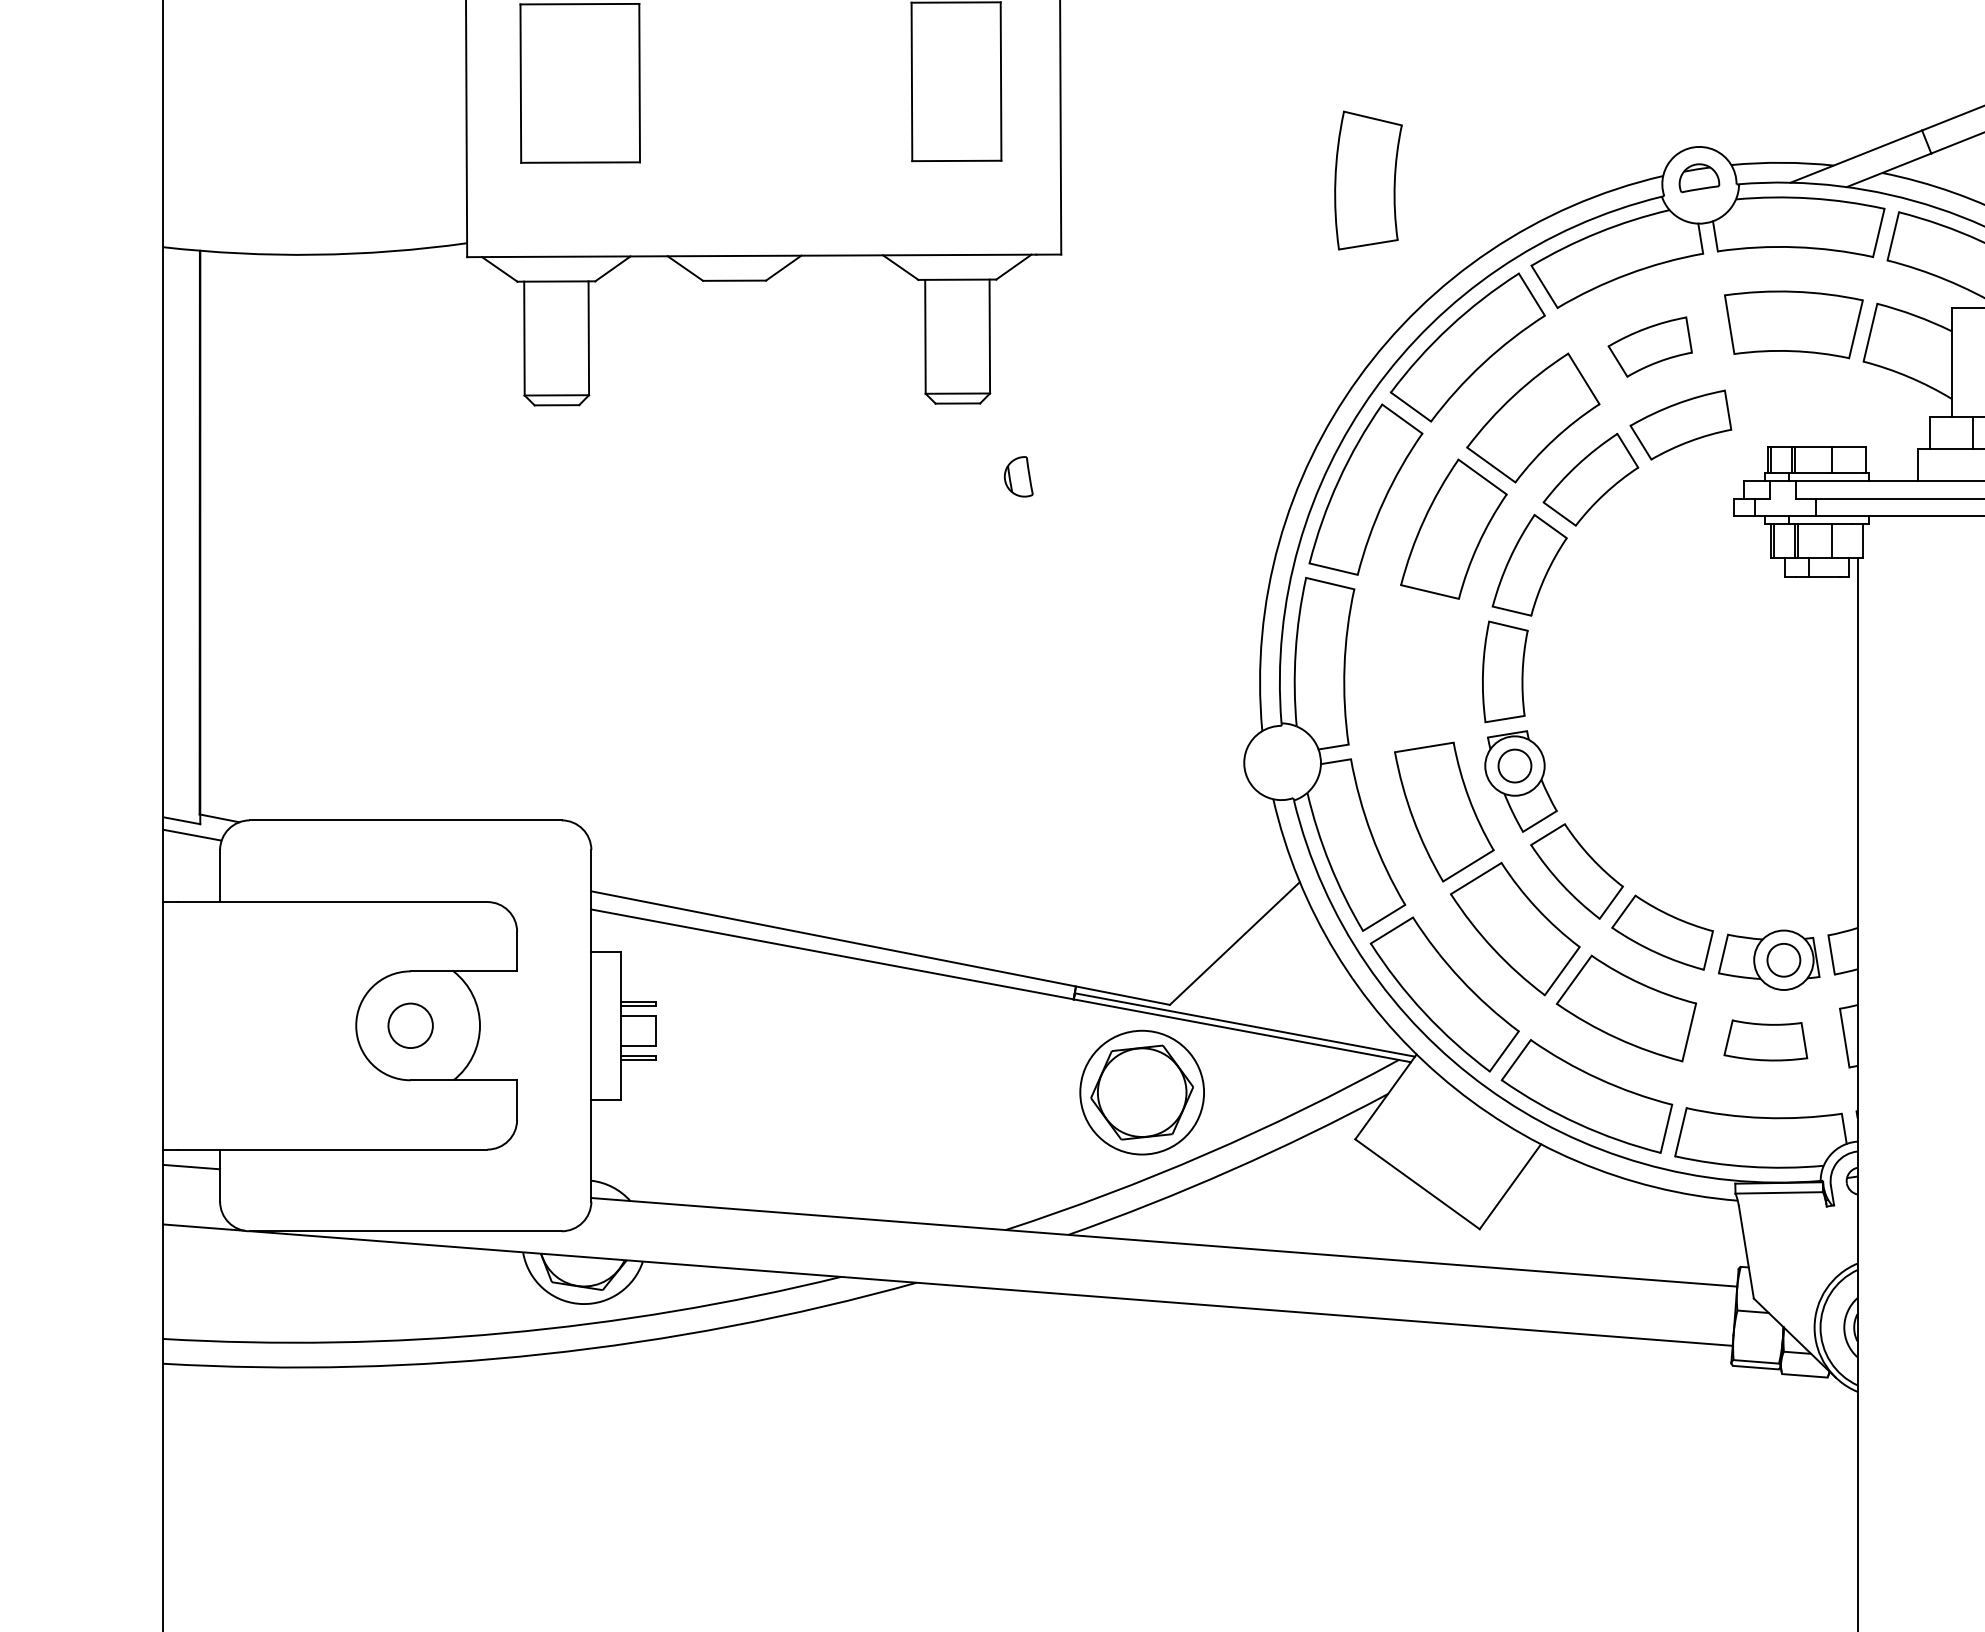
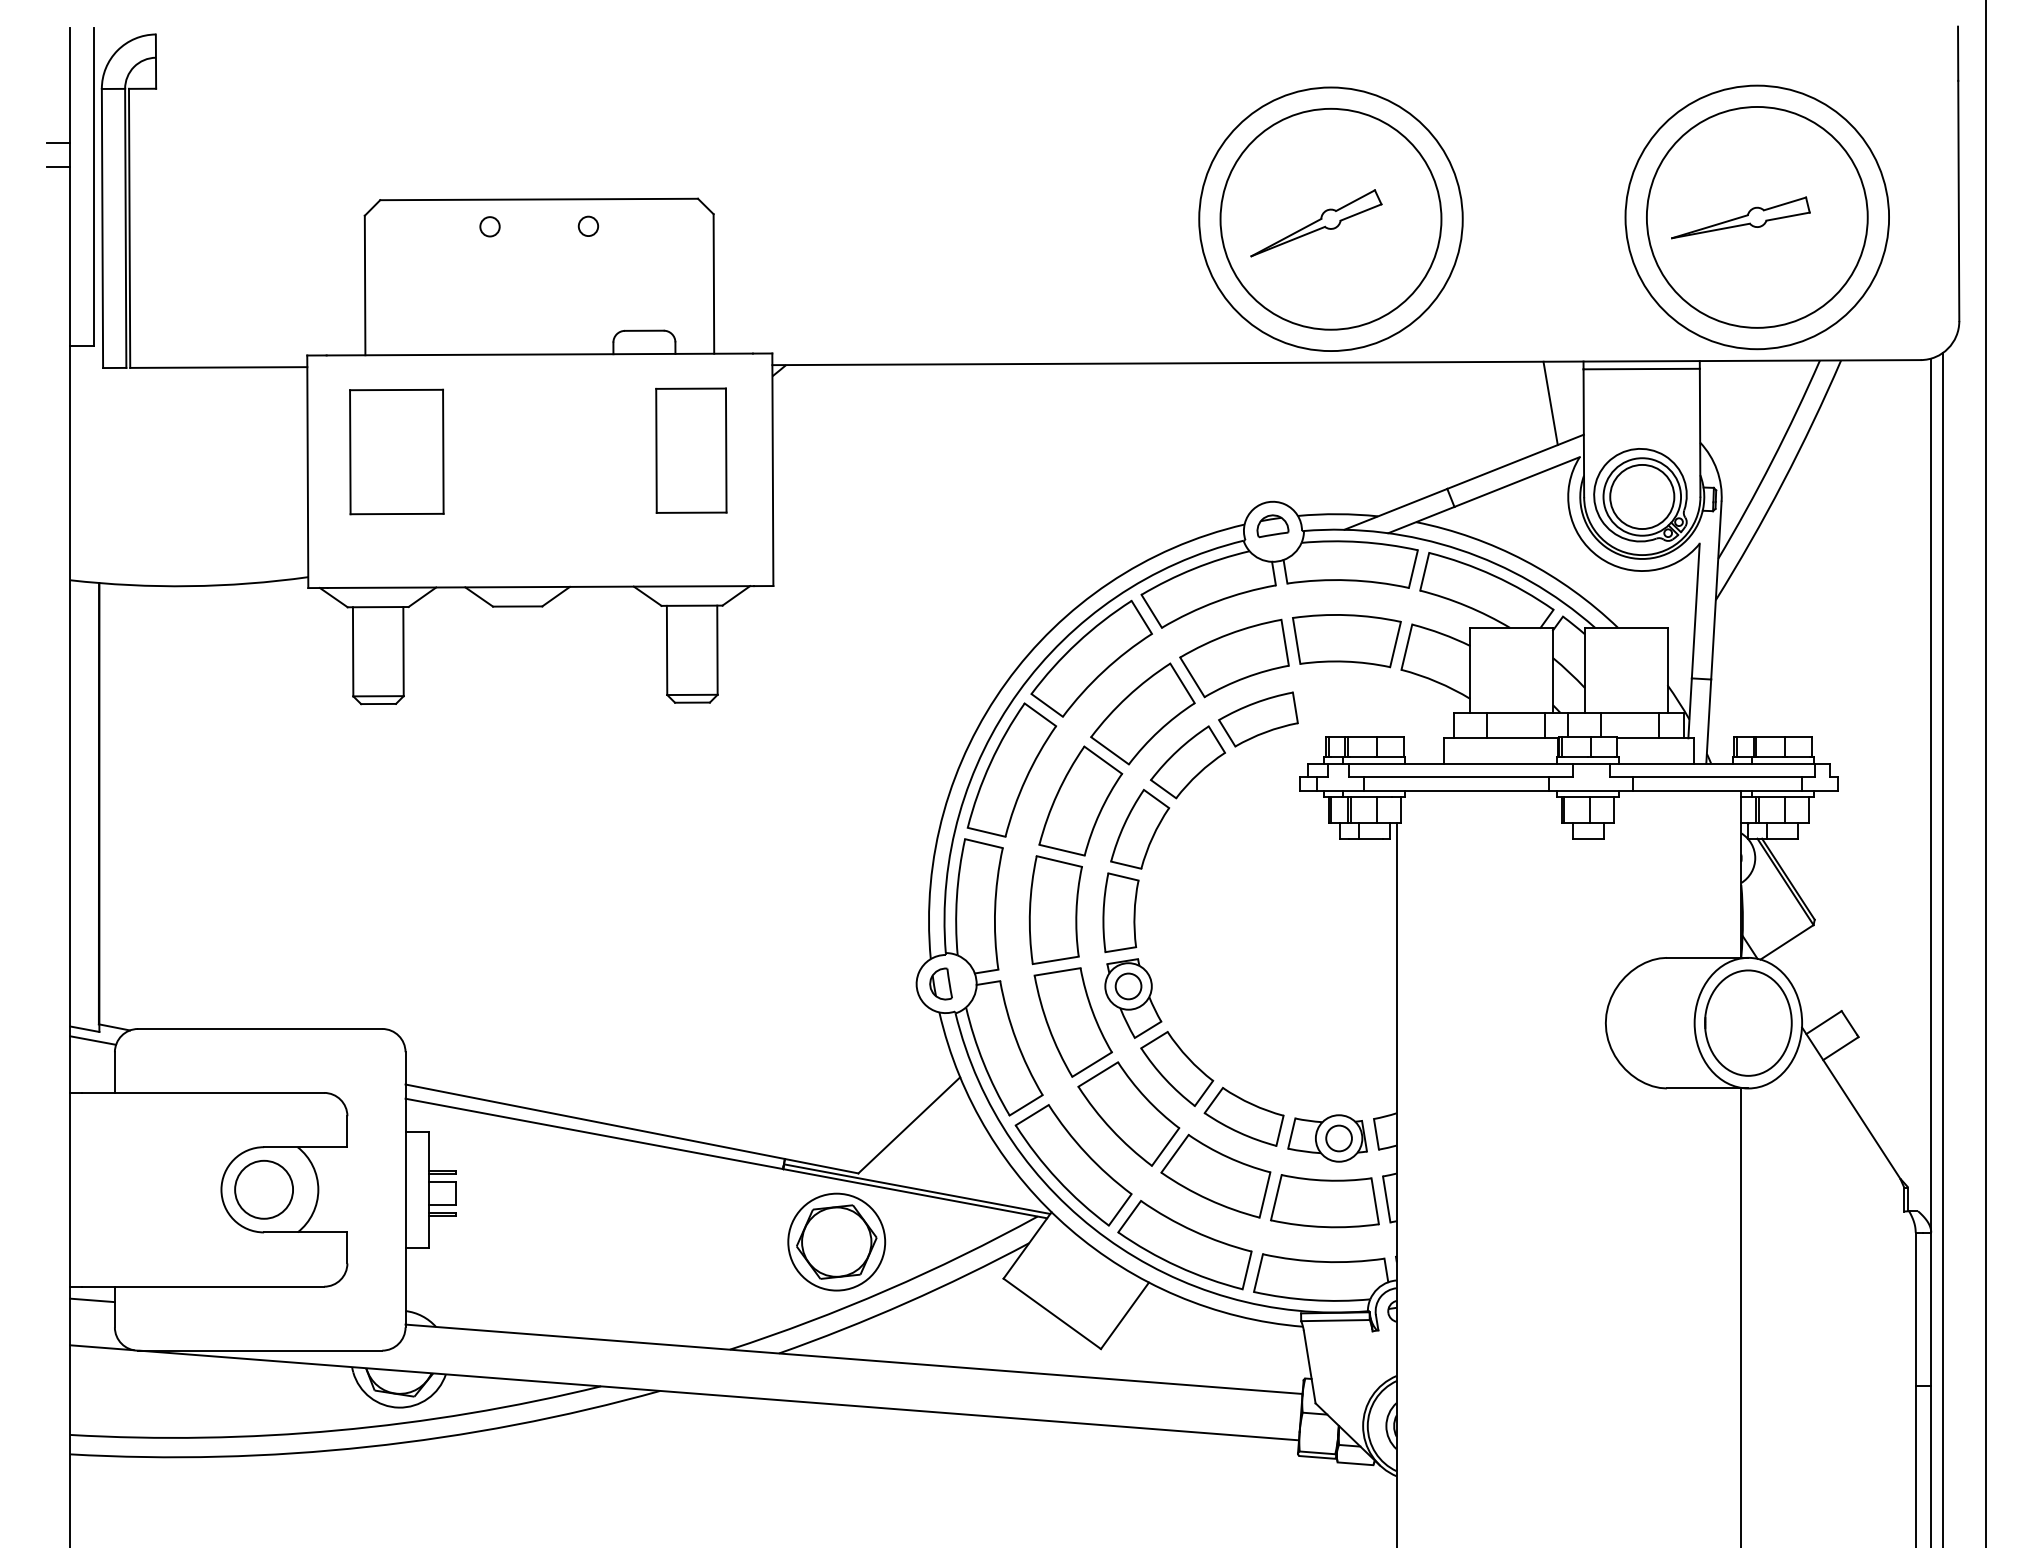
part: (1367, 181) -> (1055, 910), moved
part: (1650, 347) -> (1234, 658), size x1.67
part: (1017, 476) -> (940, 983), moved
circle: (411, 1025) -> (264, 1189), size x1.67
part: (1765, 1040) -> (1324, 1201), size x1.67

